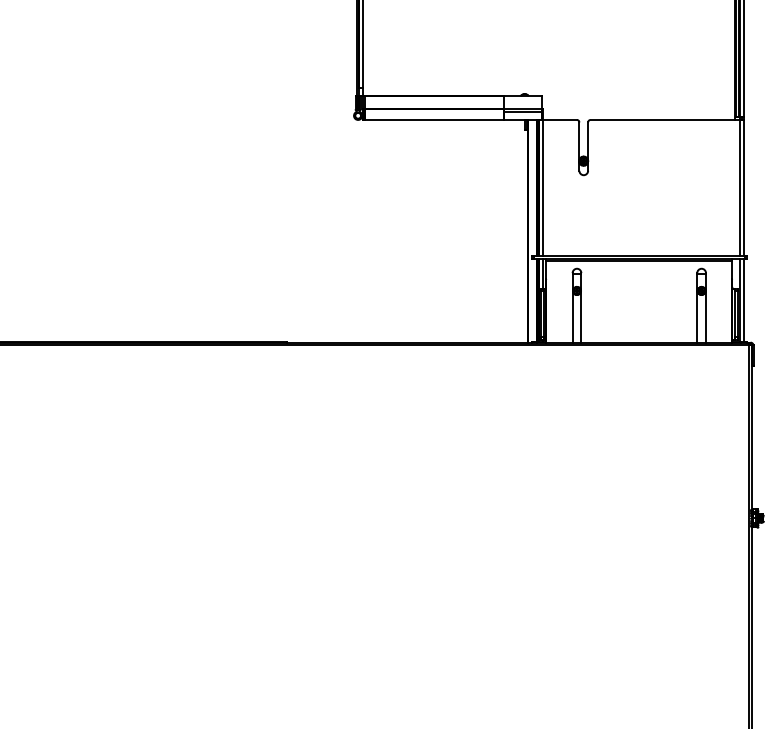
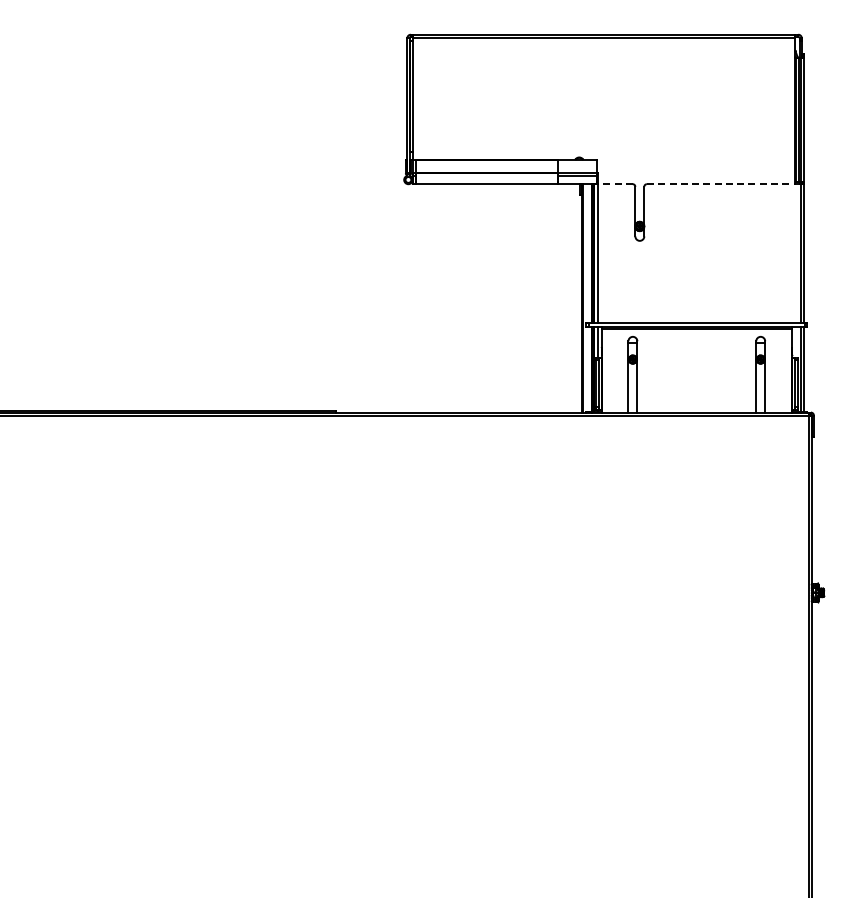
line: (560, 120) -> (615, 184), solid -> dashed
line: (665, 120) -> (723, 184), solid -> dashed

